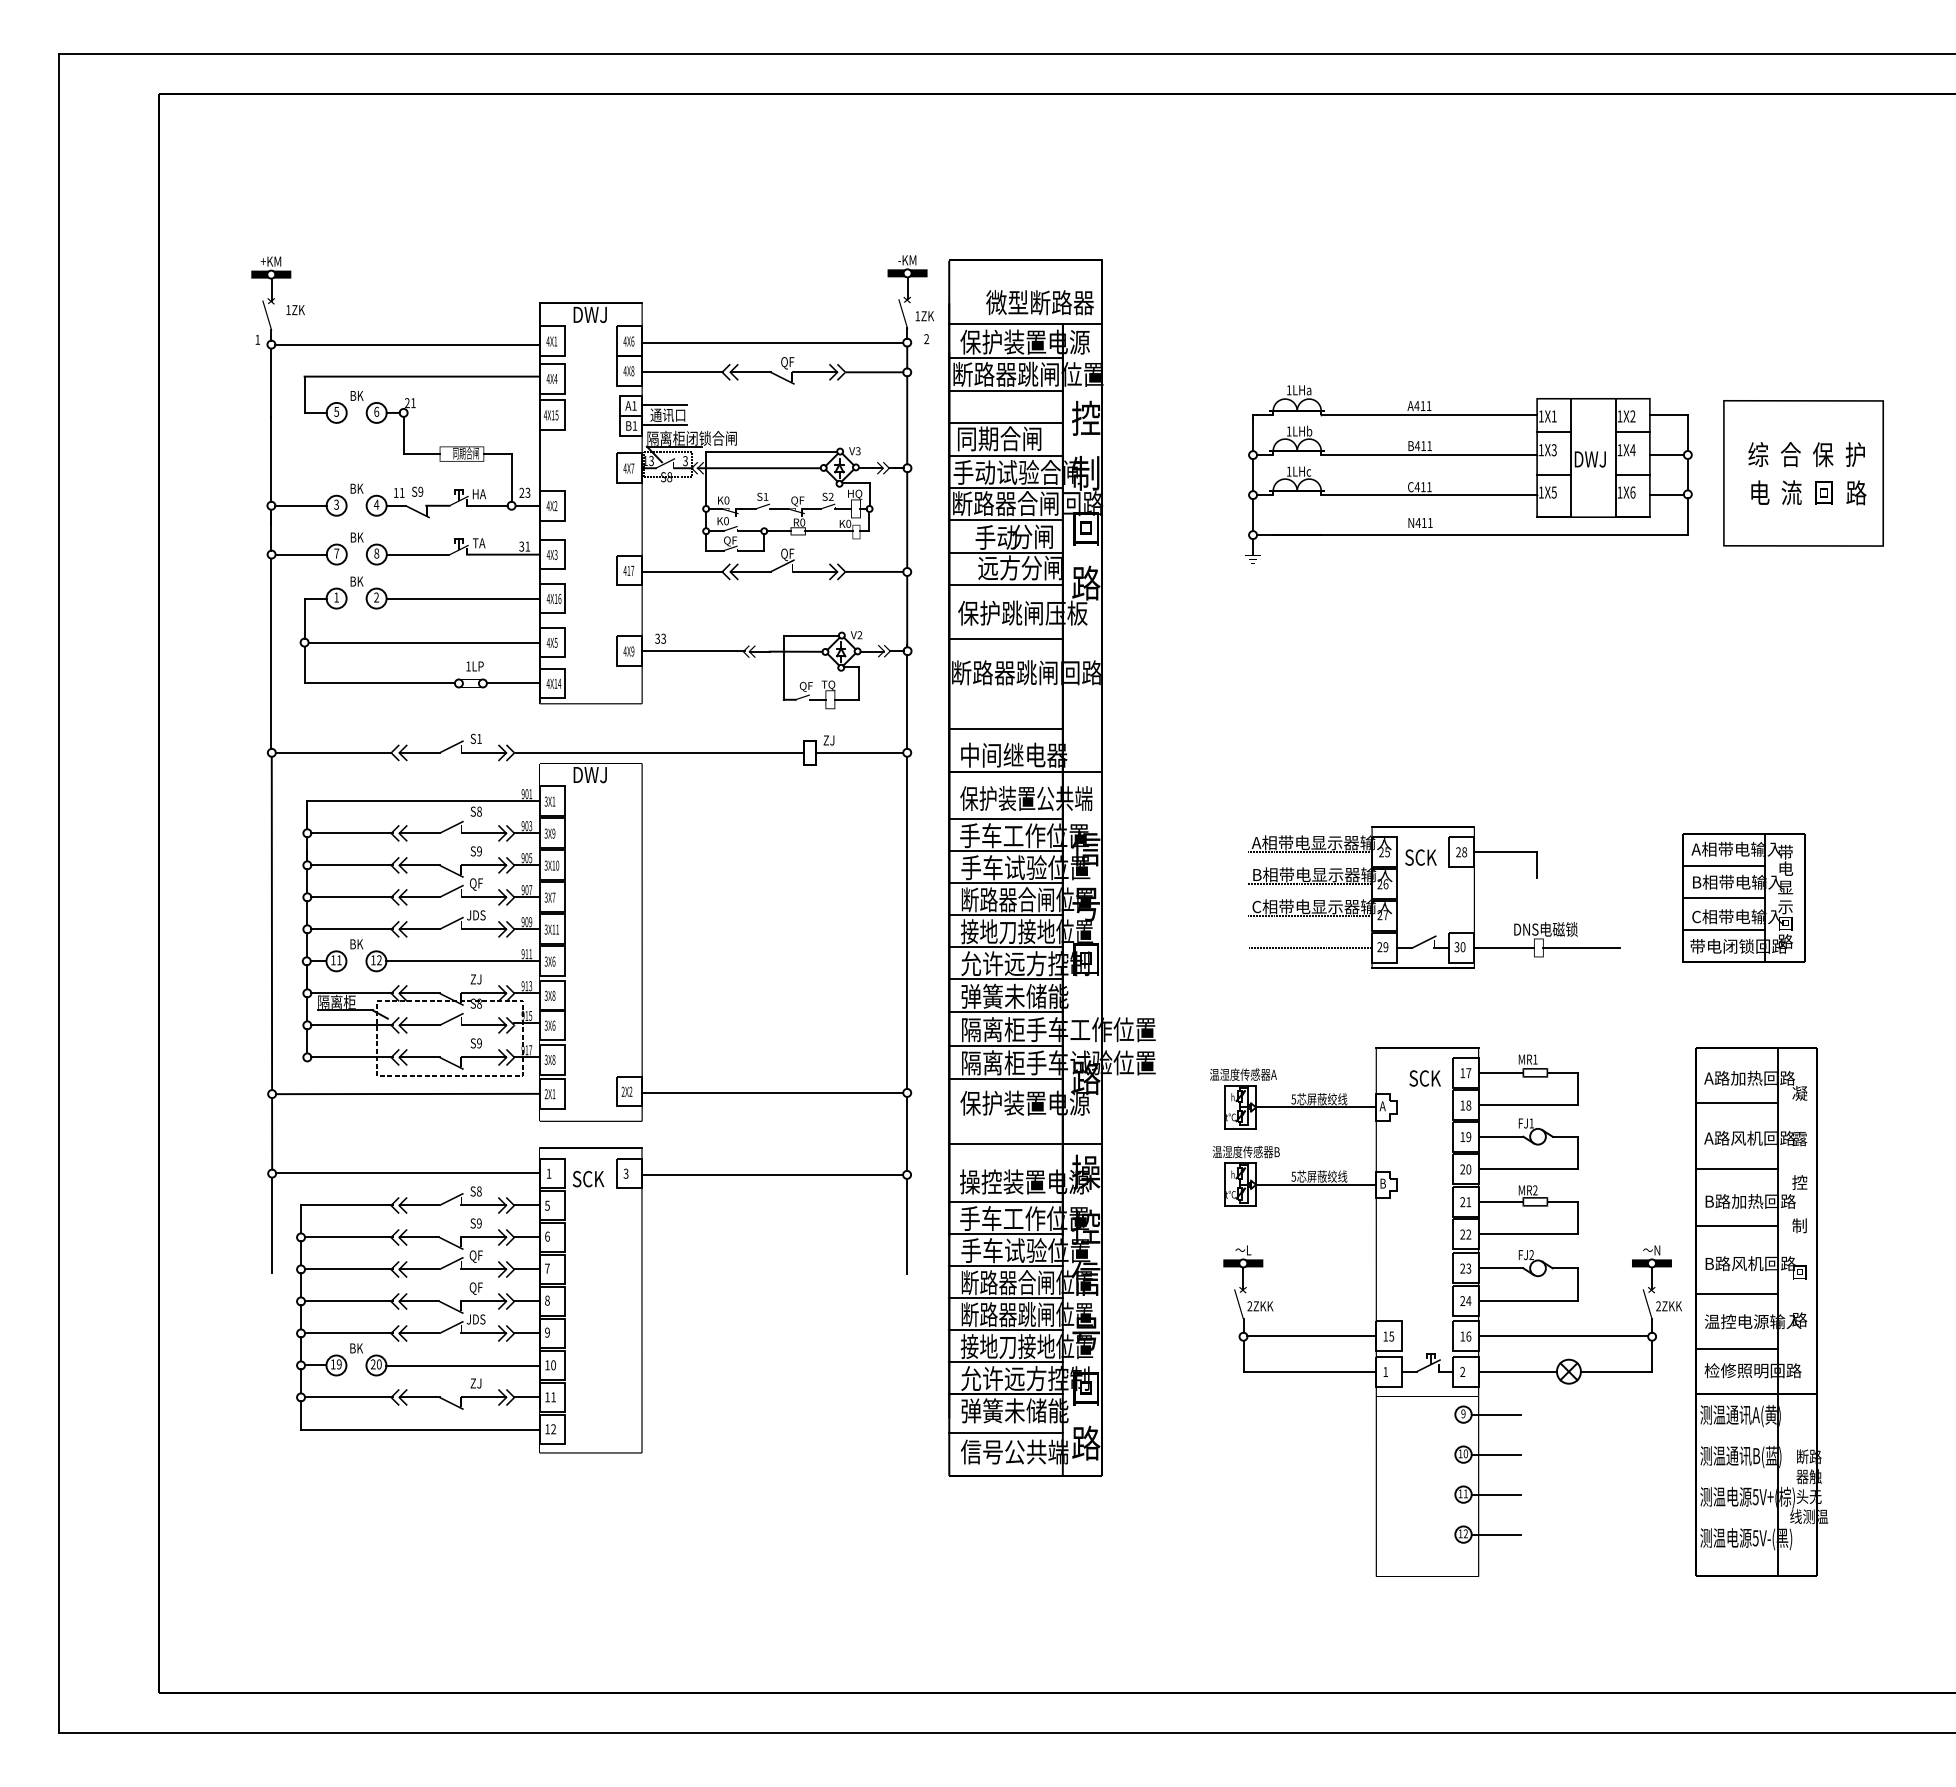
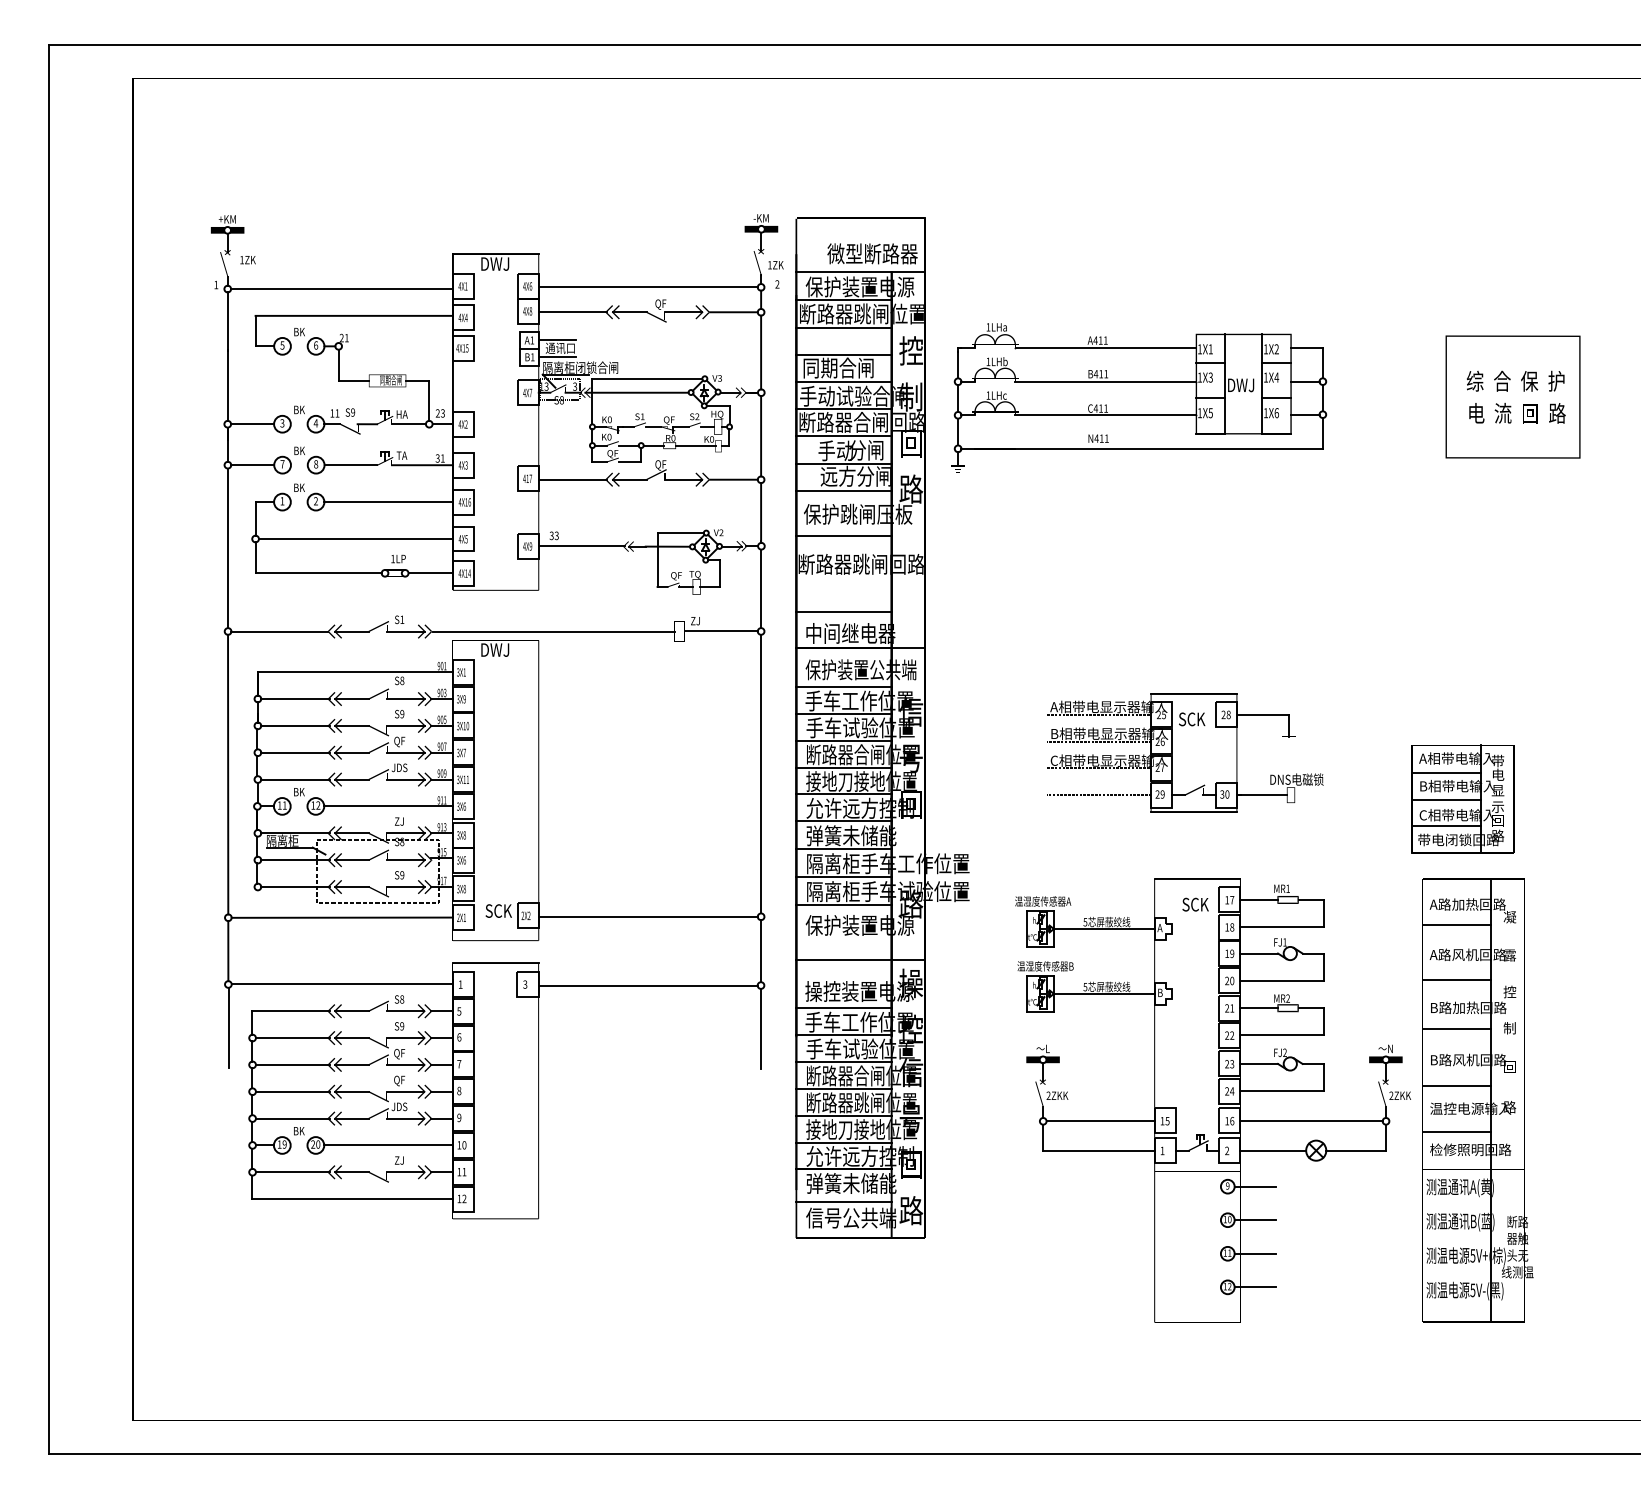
part: (1468, 474) -> (1138, 398), moved
part: (1743, 897) -> (1462, 798), moved
line: (1581, 947) -> (1326, 794), removed
text: (588, 1179) -> (498, 911), moved

